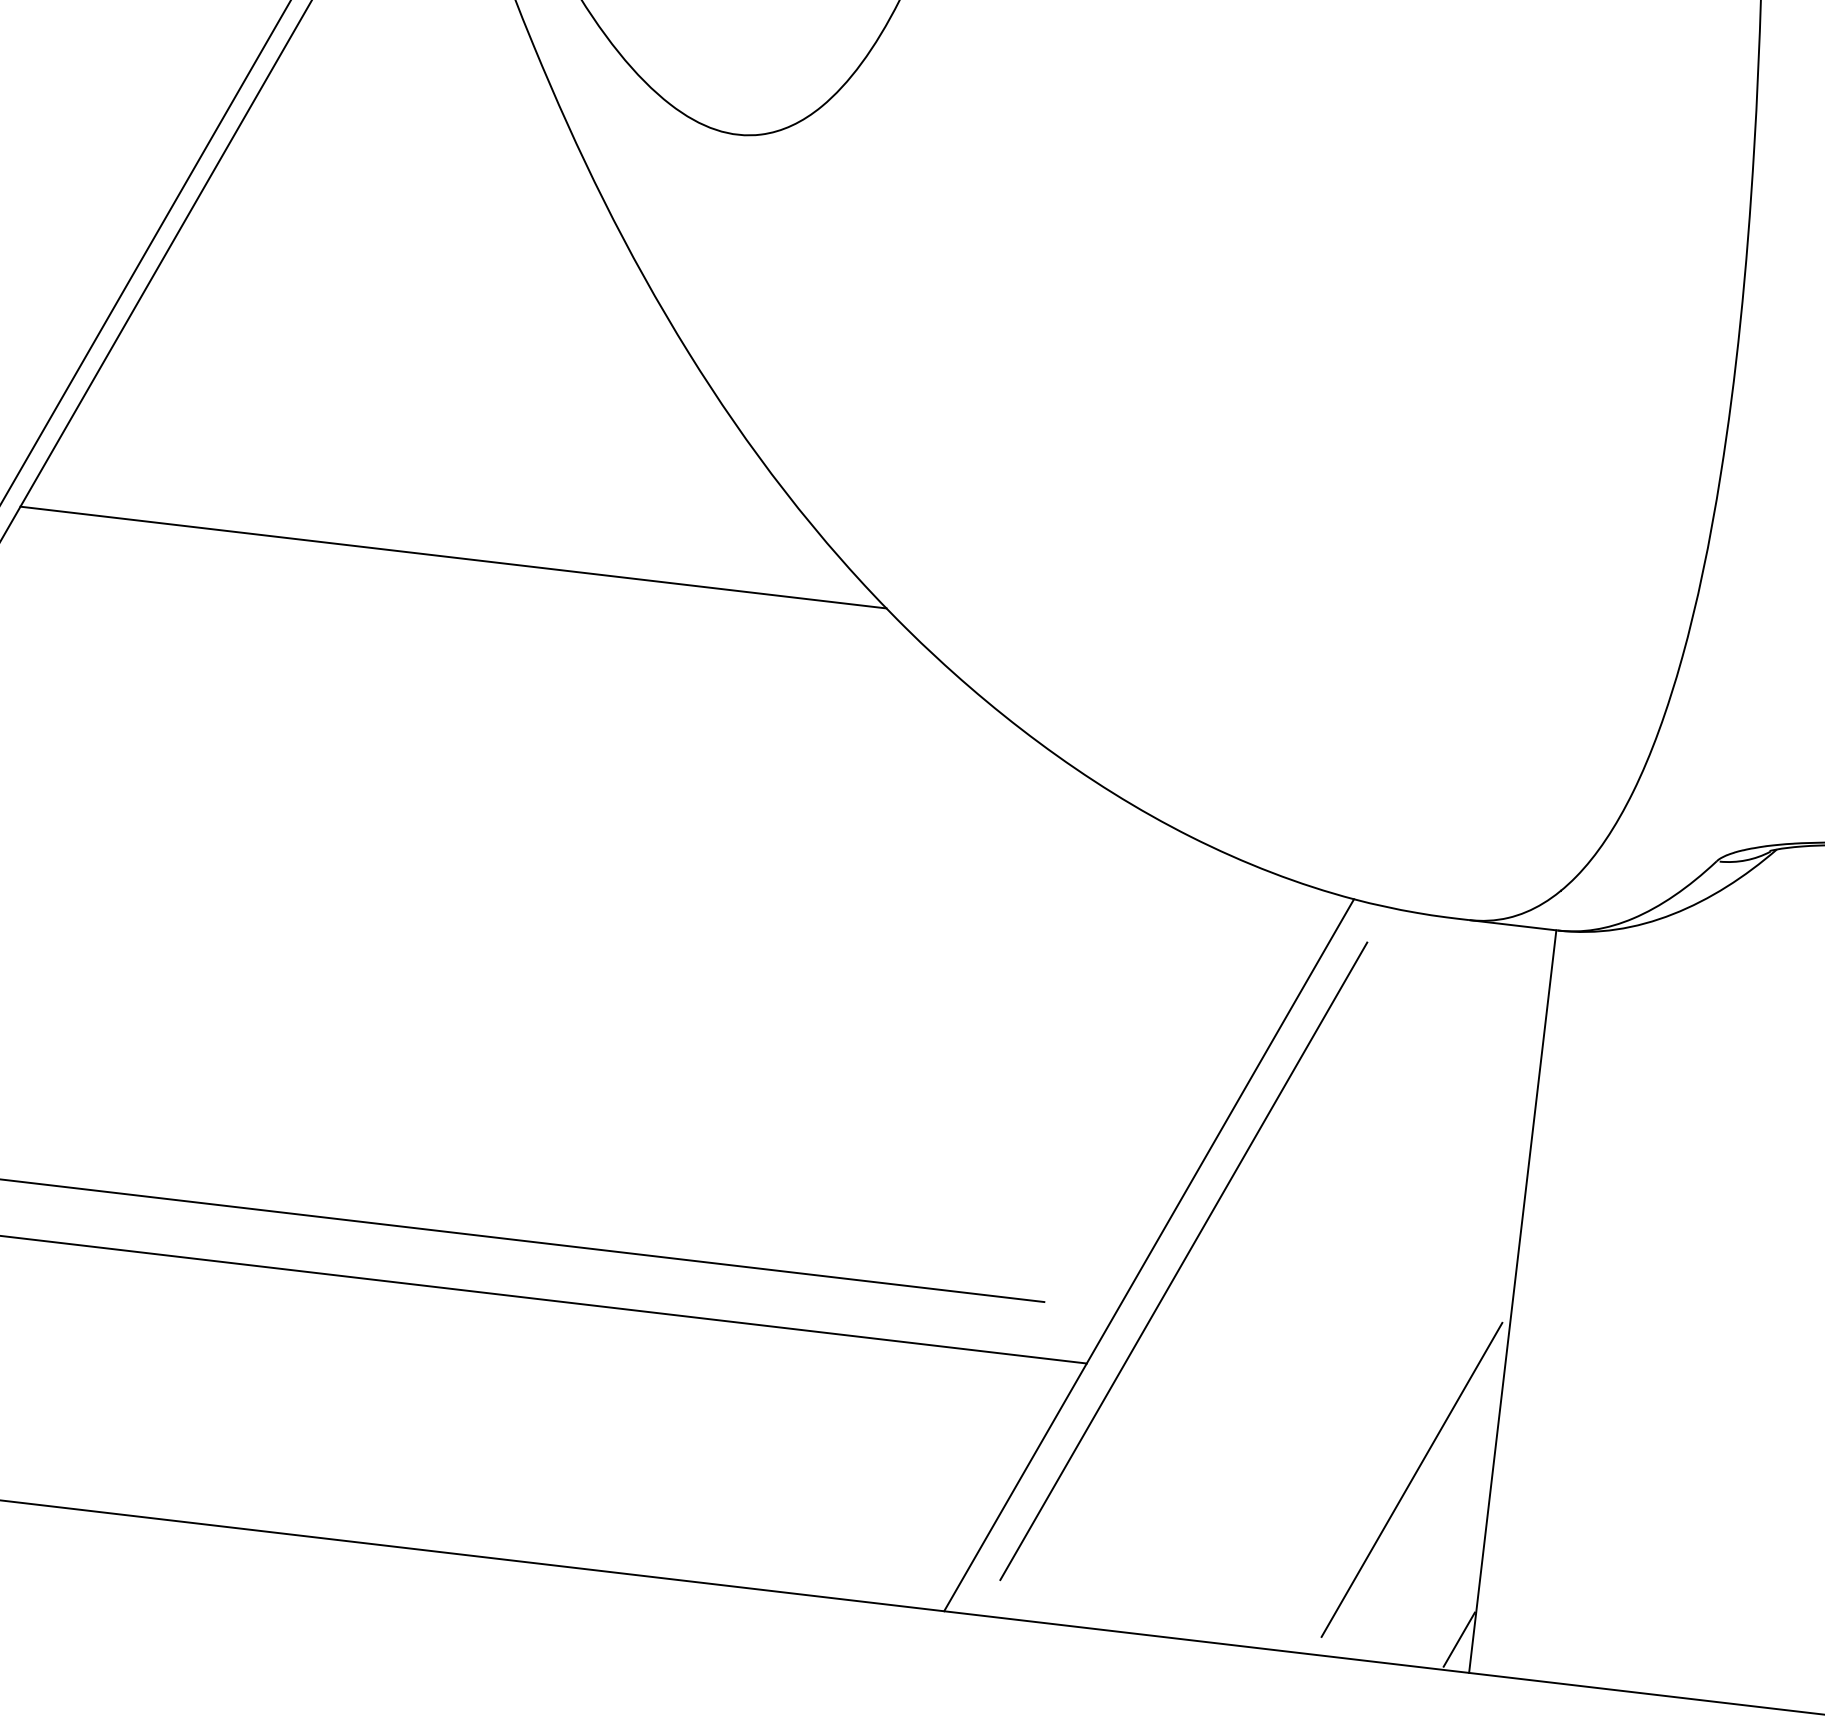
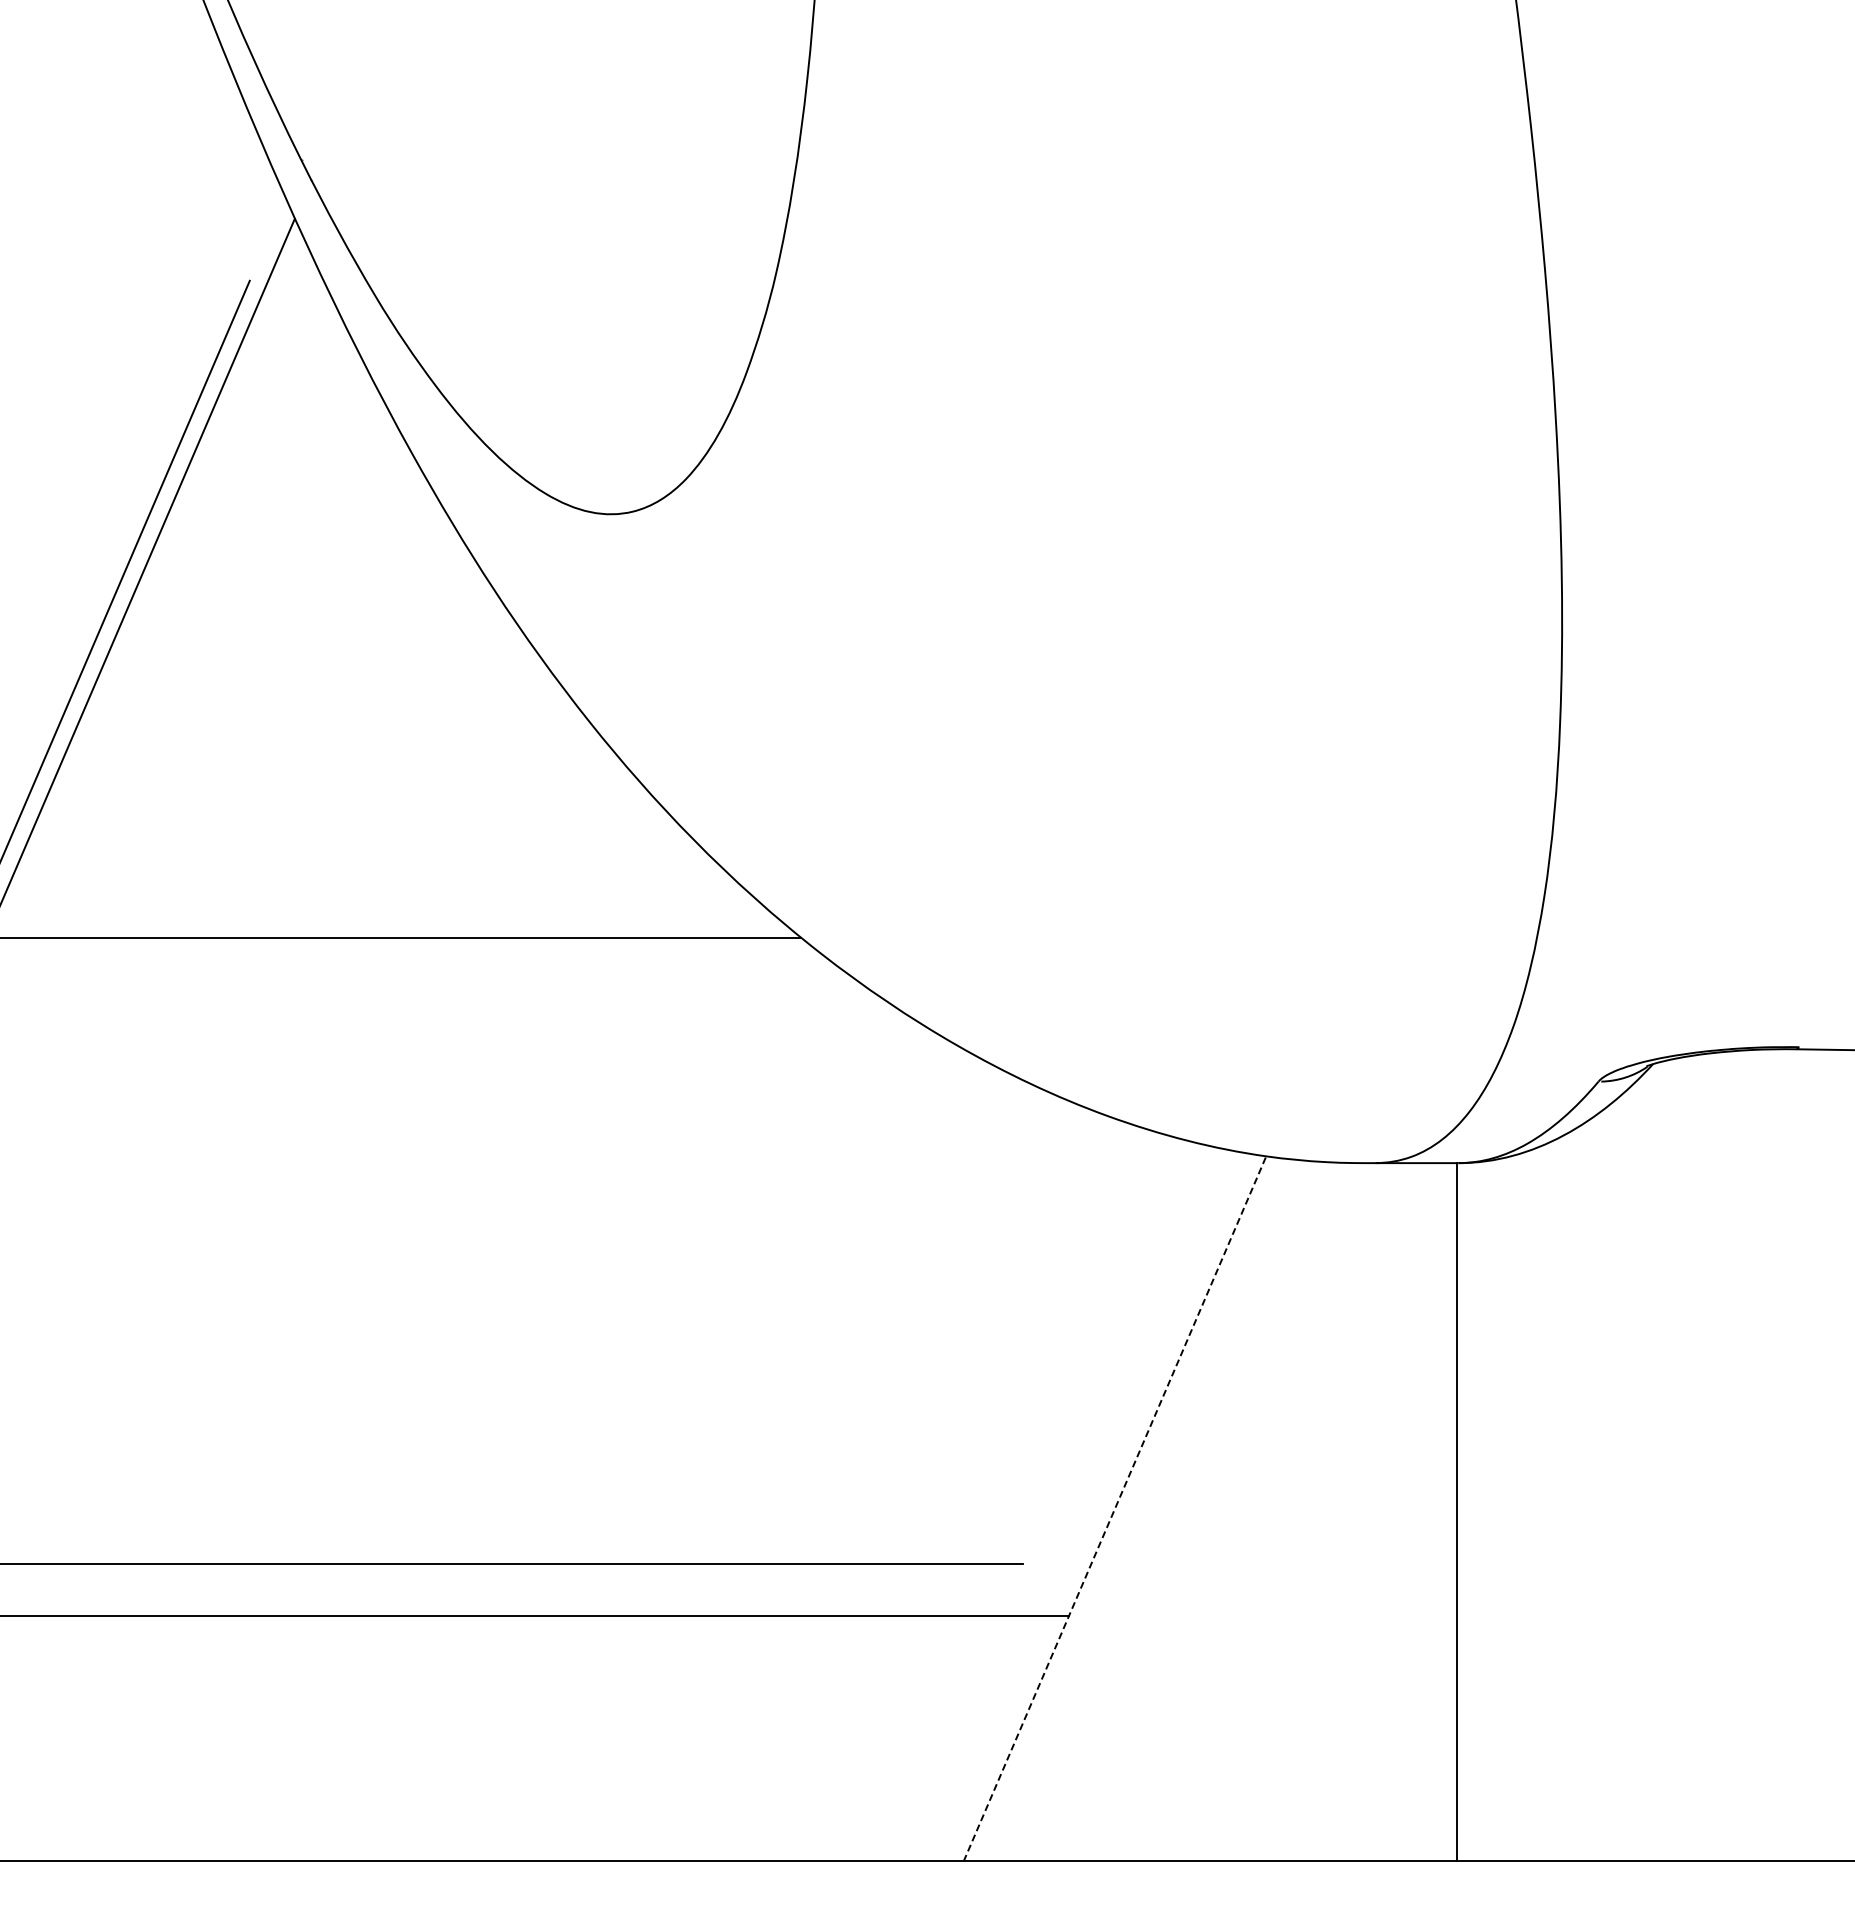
line: (1148, 1254) -> (1114, 1508), solid -> dashed
line: (1183, 1261) -> (1147, 1510), removed
line: (1411, 1479) -> (1382, 1688), removed
line: (1459, 1639) -> (1444, 1831), removed

